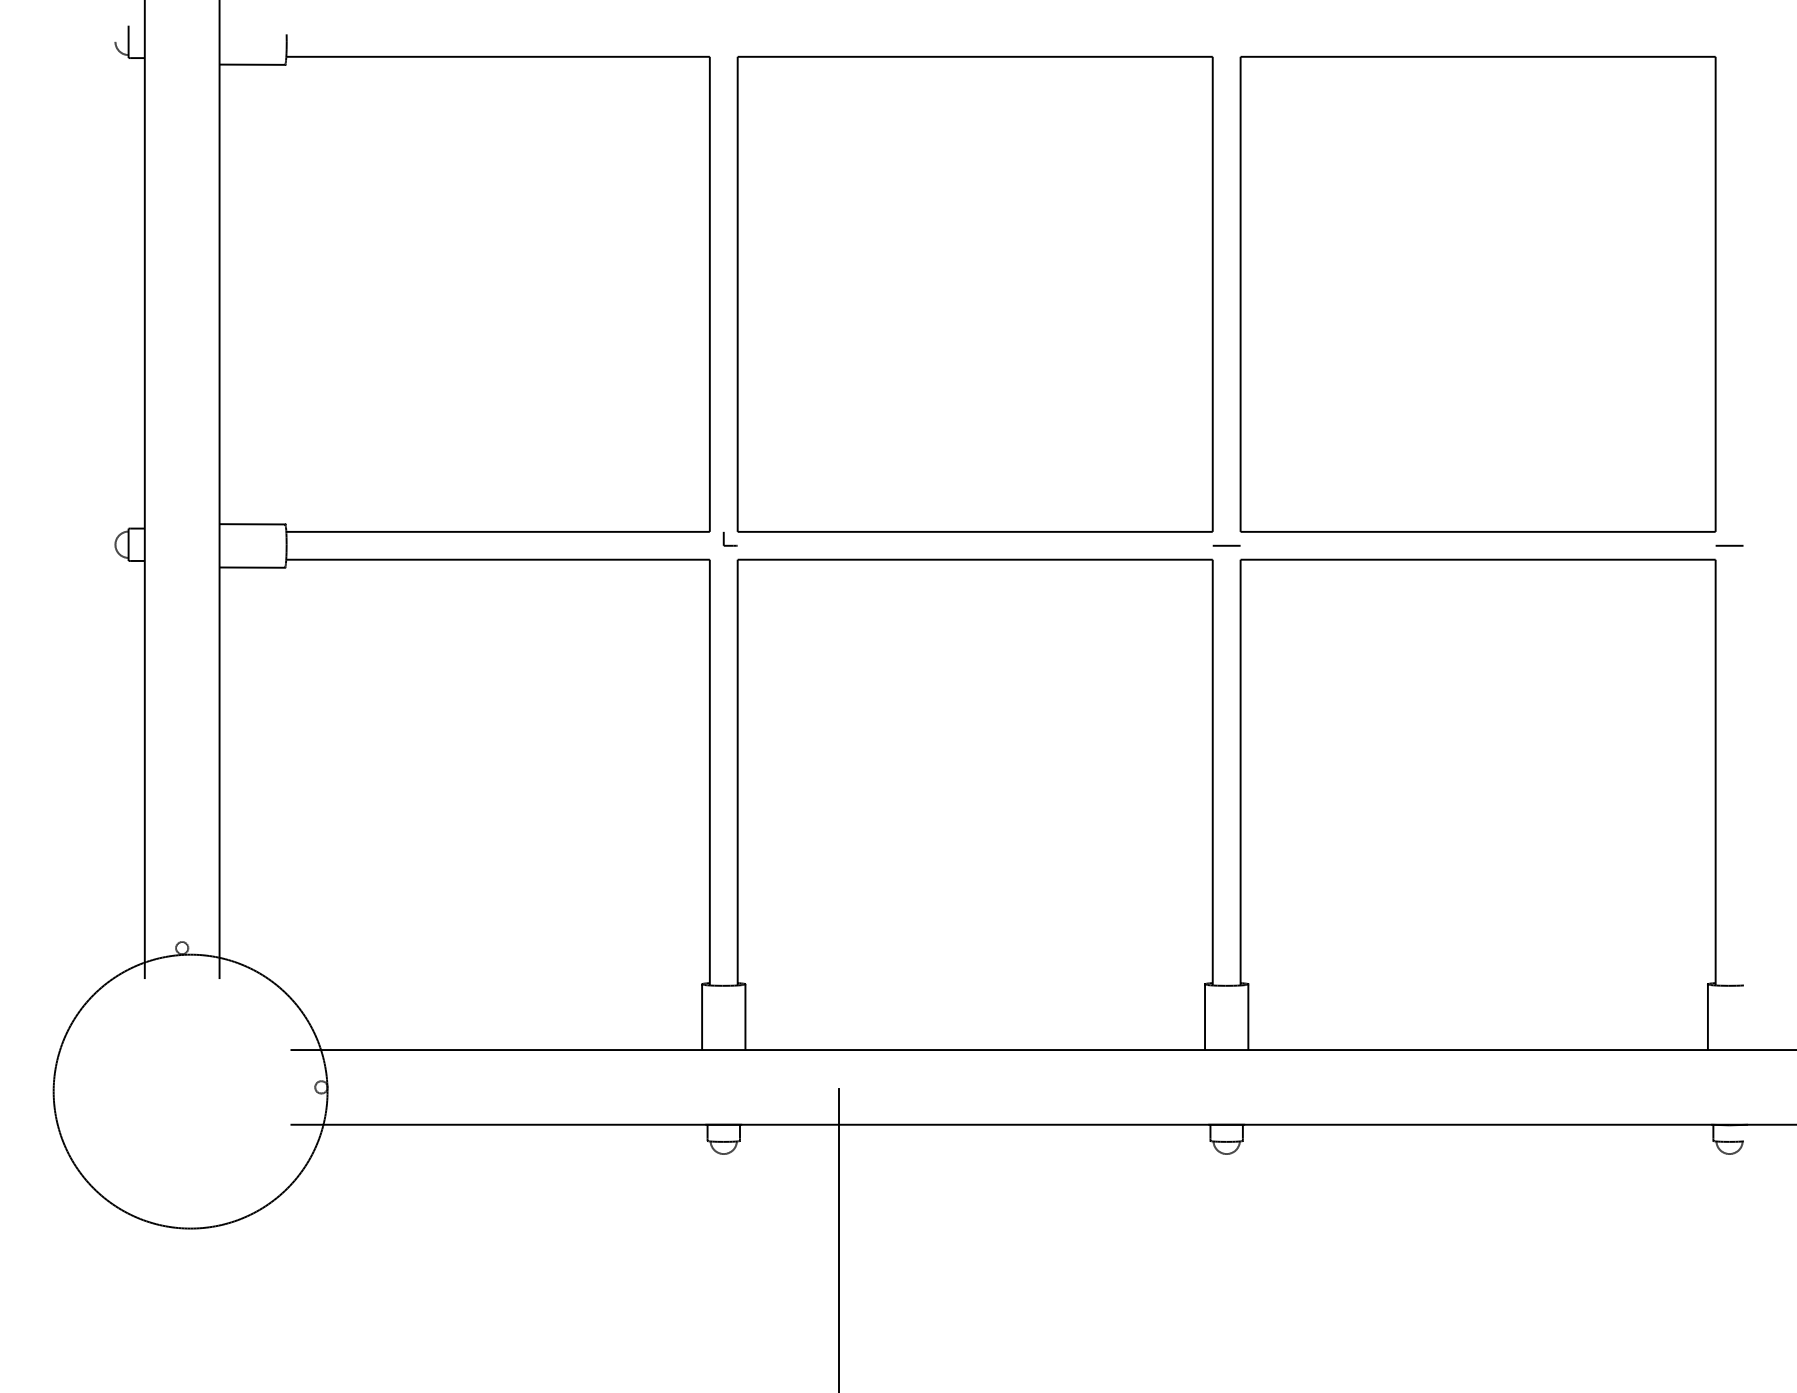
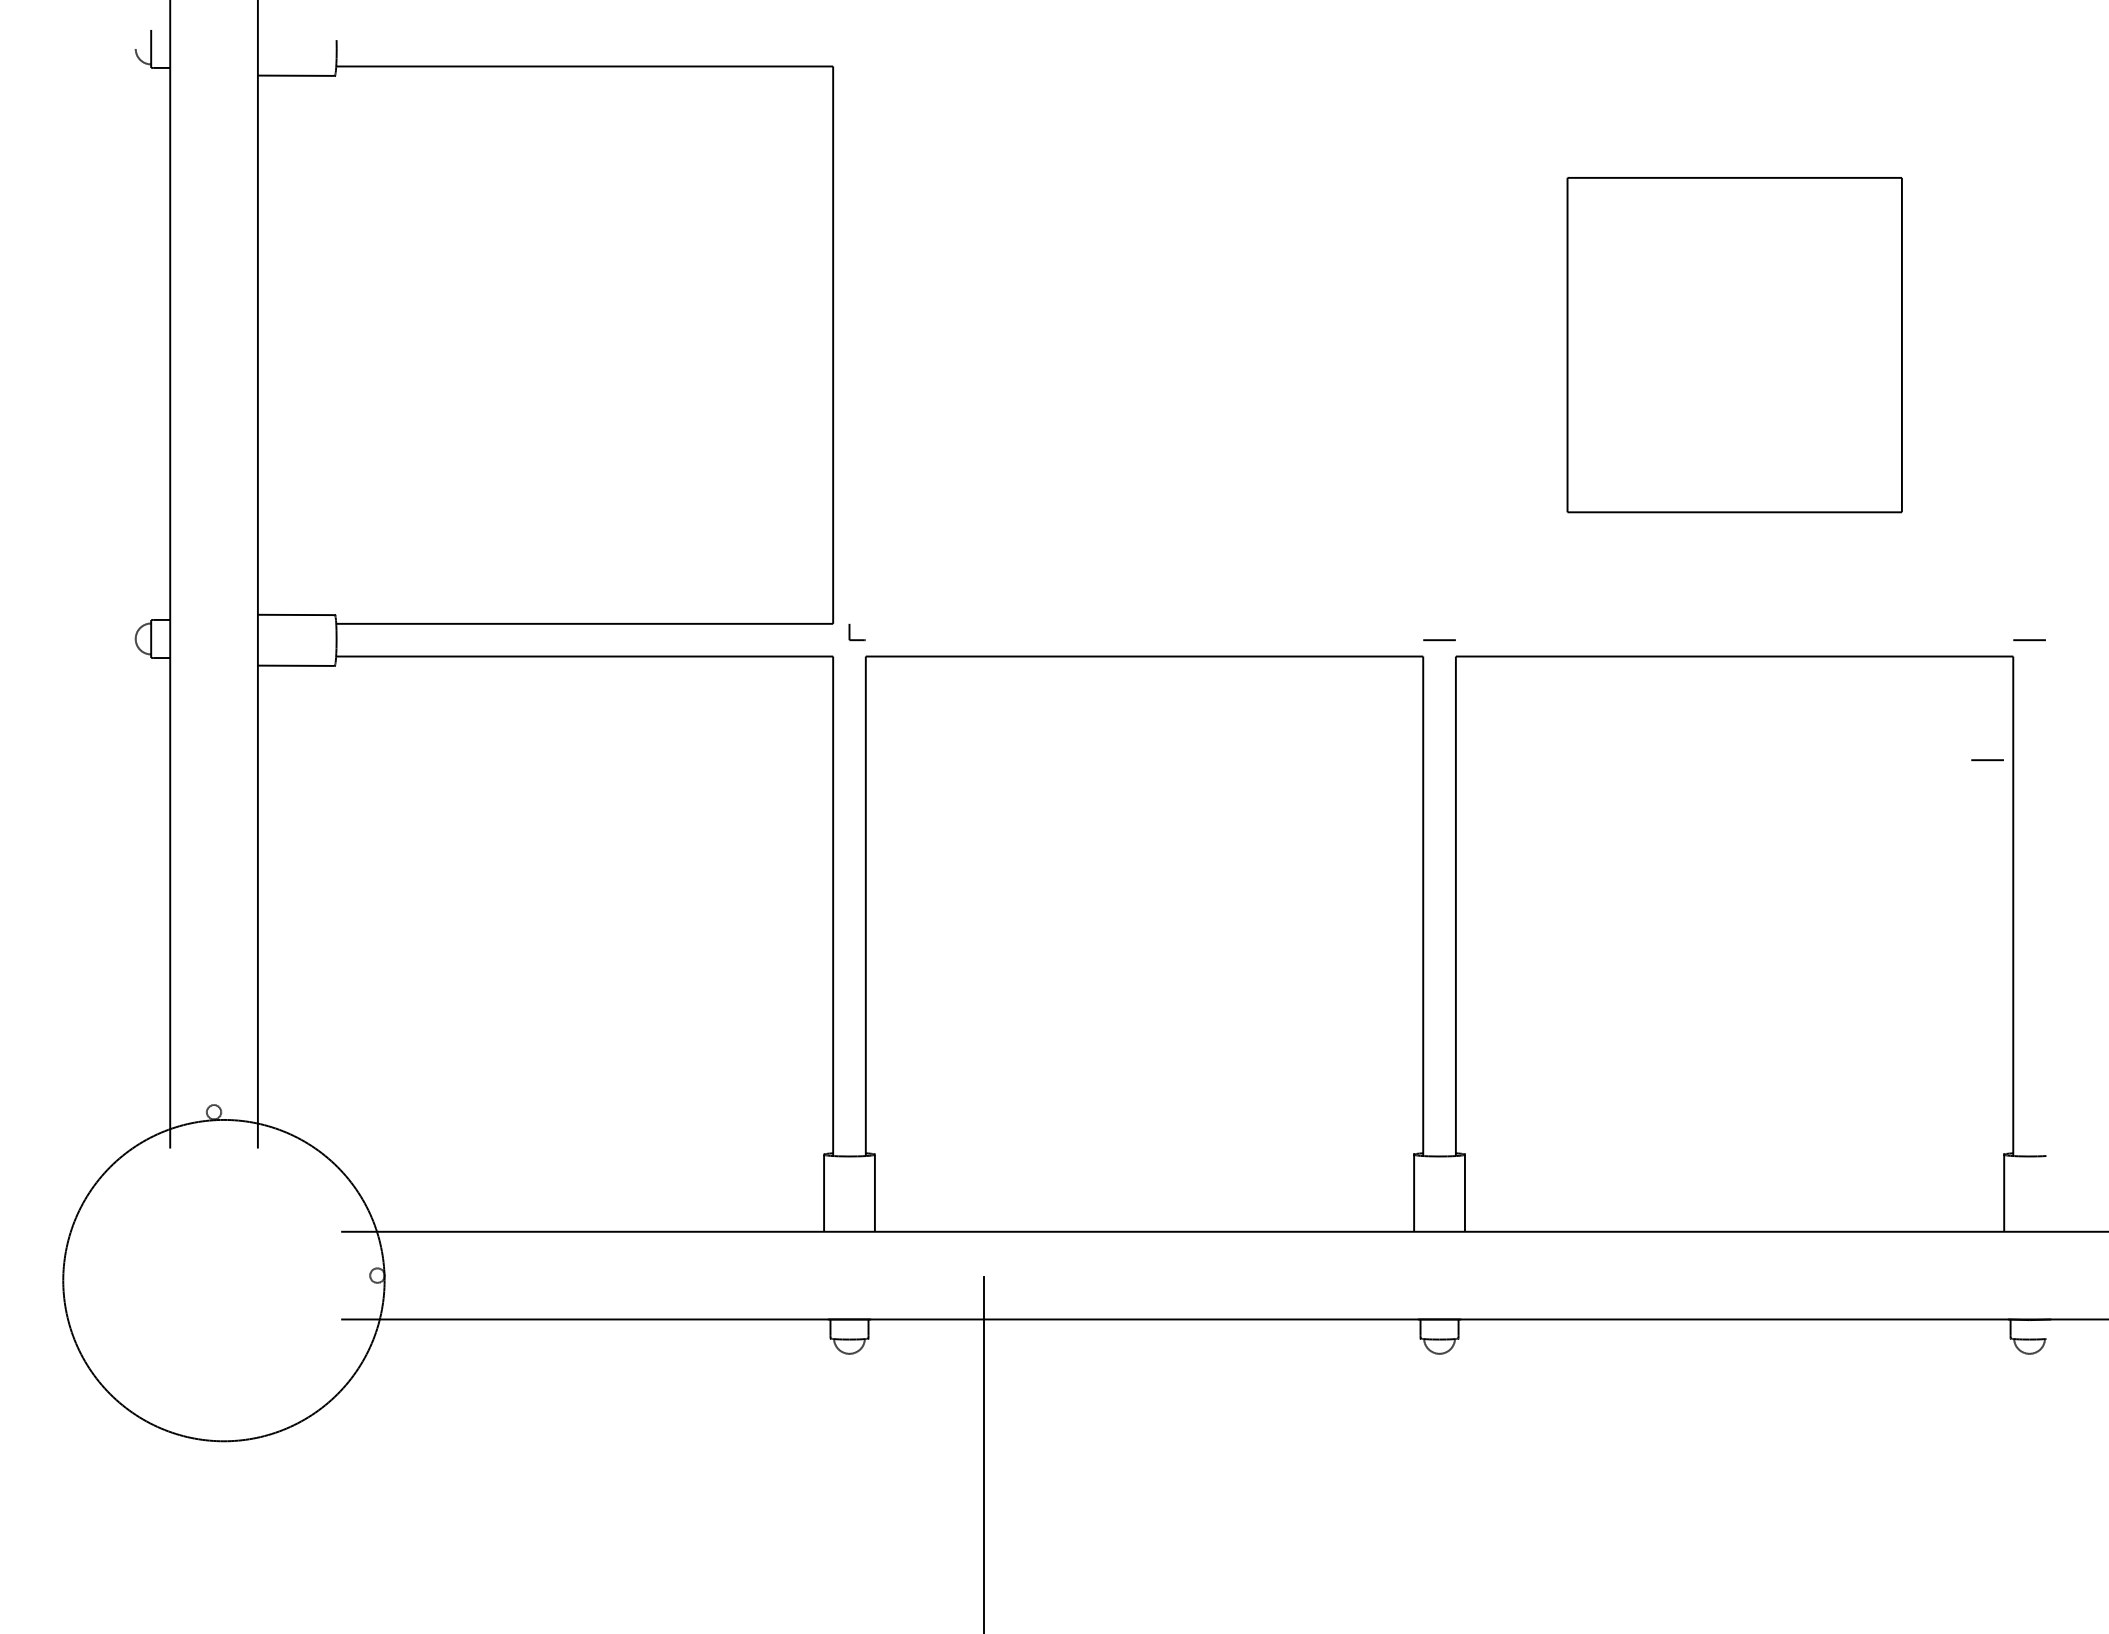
part: (975, 293) -> (1144, 344), removed
part: (1478, 293) -> (1734, 344), size x0.6
line: (1693, 648) -> (1987, 760), added

